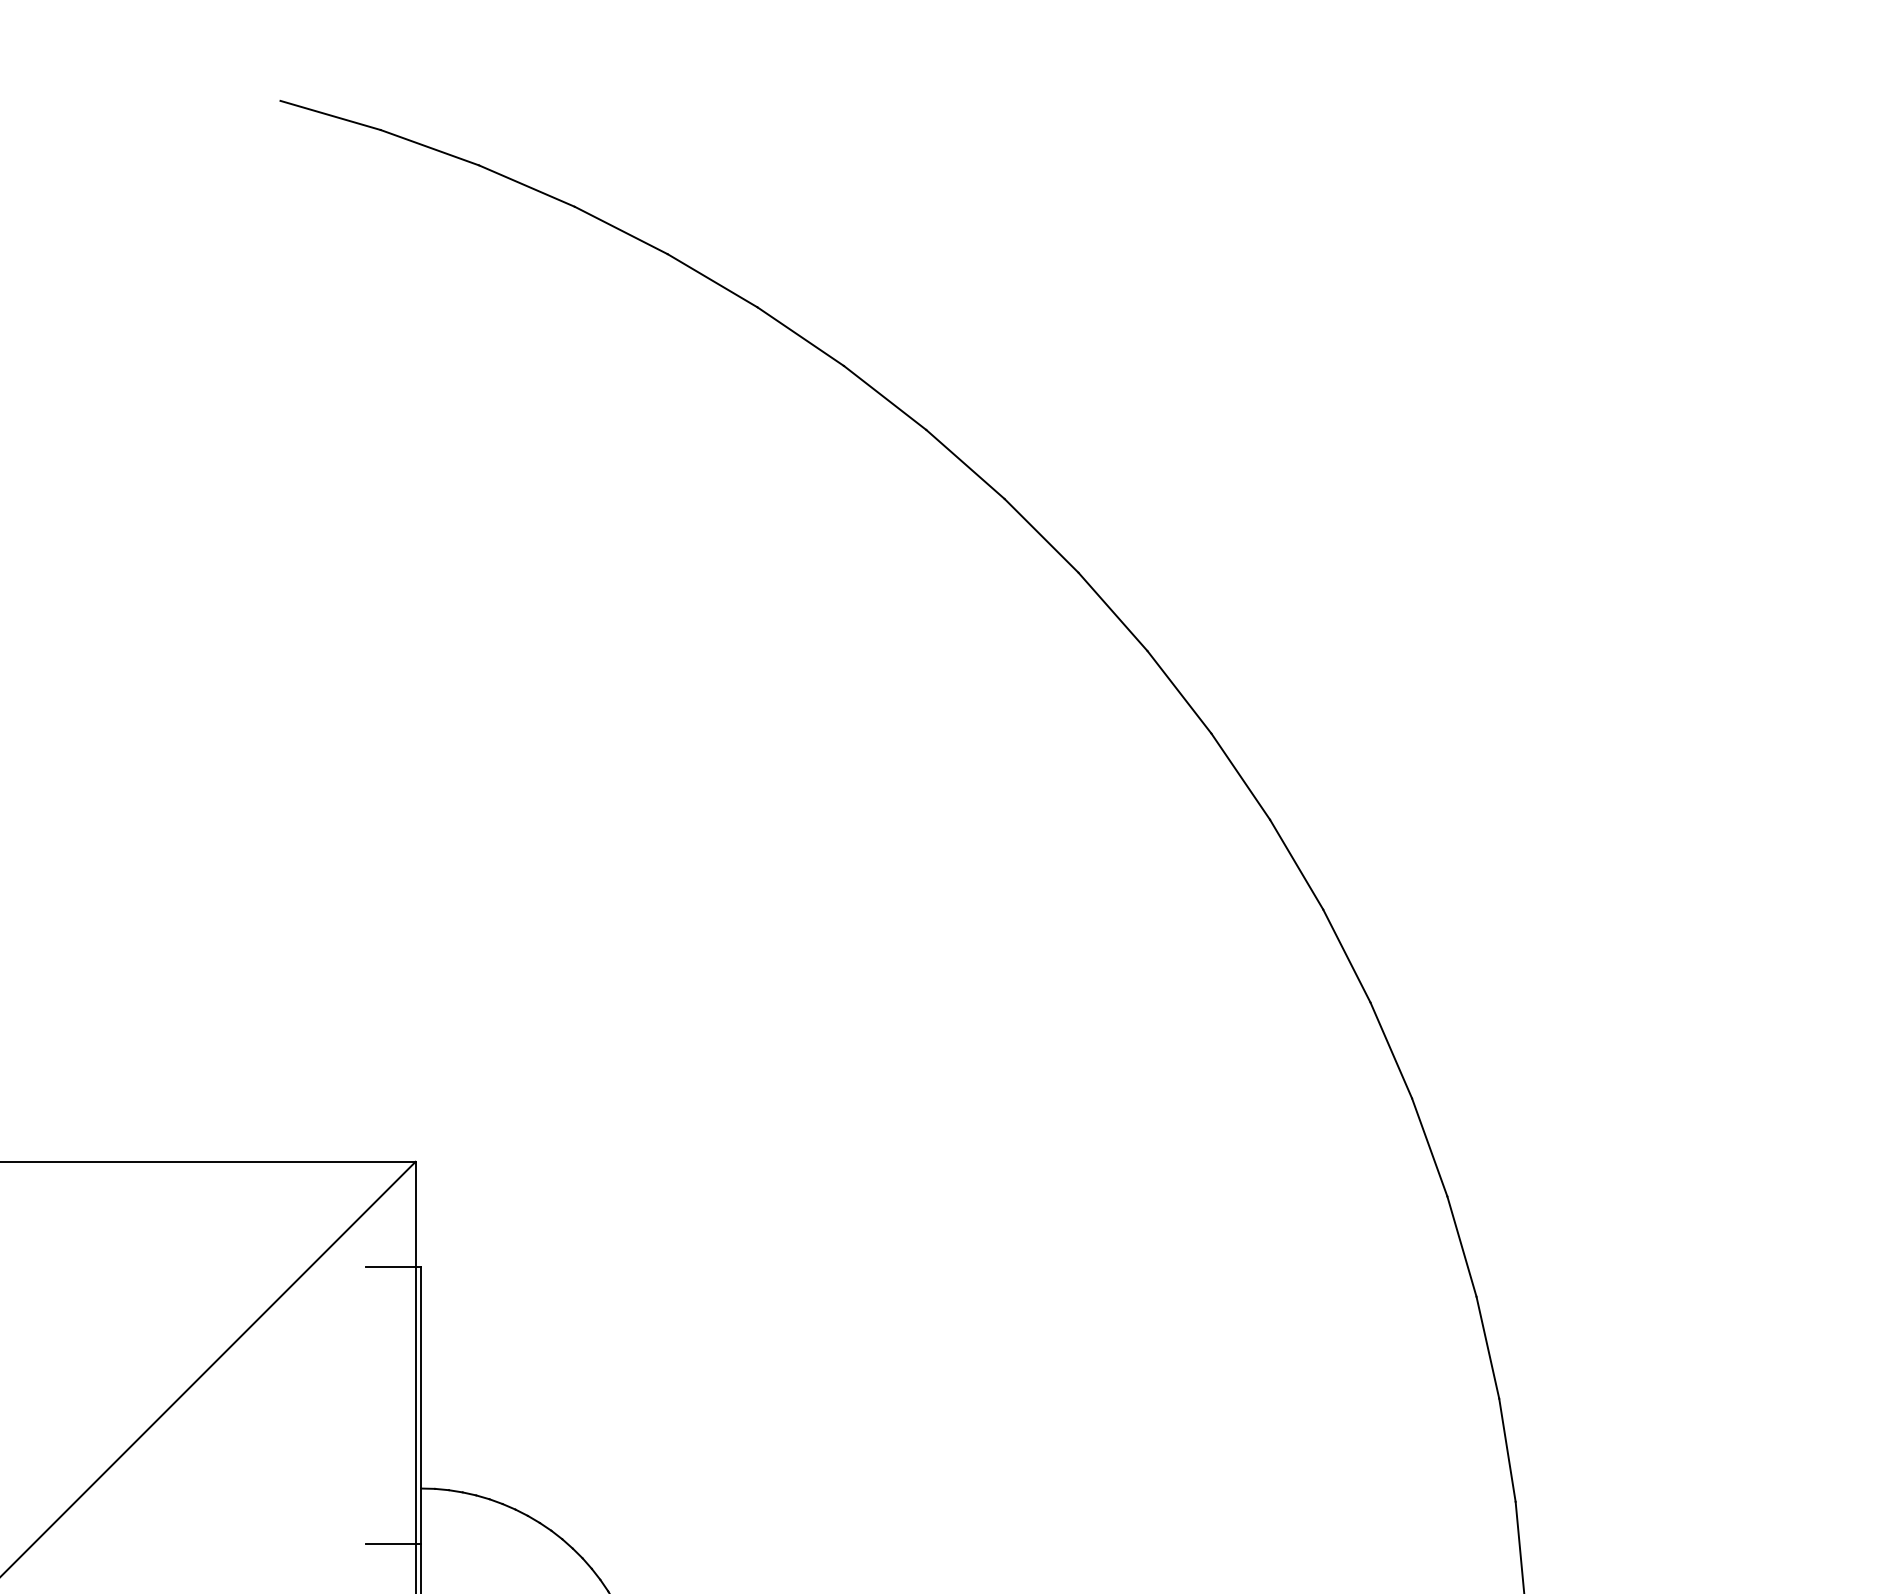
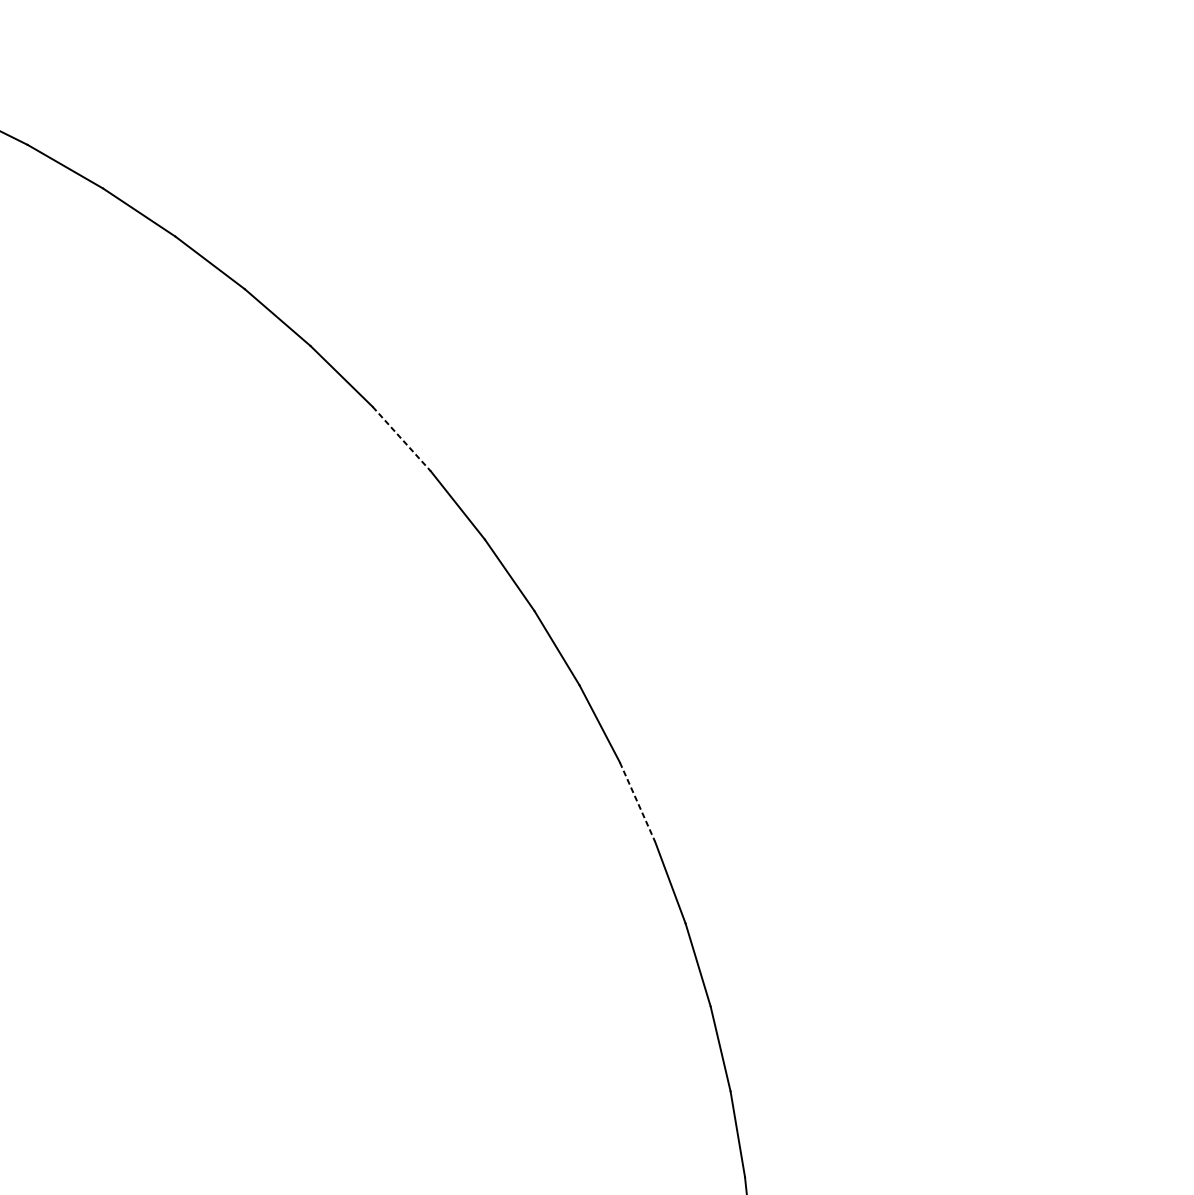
line: (1041, 536) -> (401, 439), solid -> dashed
line: (1347, 956) -> (638, 802), solid -> dashed

